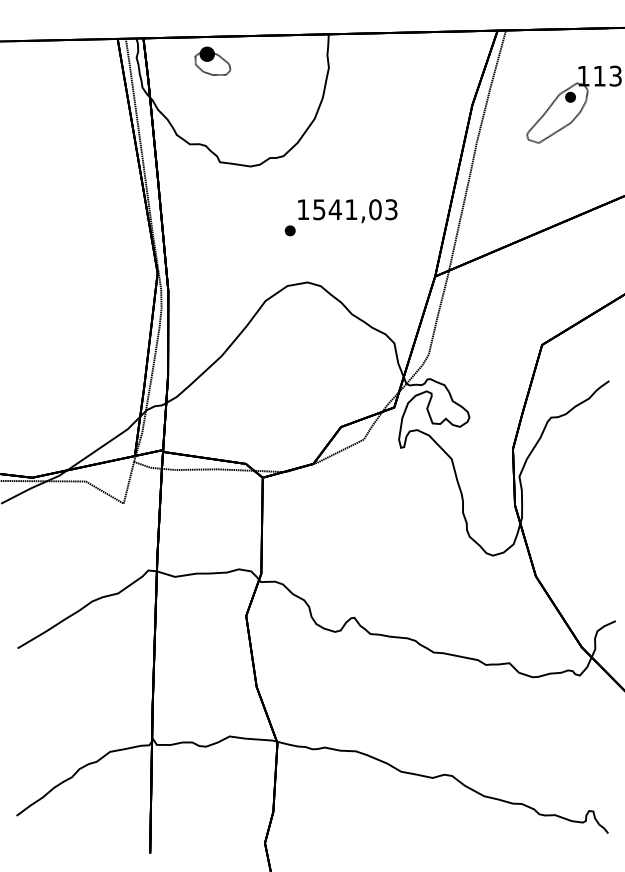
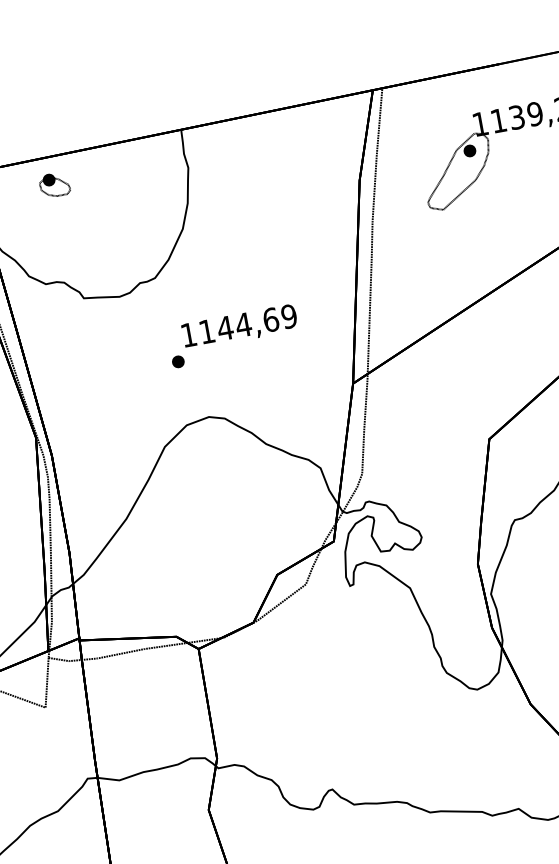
part: (212, 61) -> (54, 185), size x0.71
text: (355, 209) -> (248, 323), 1541,03 -> 1144,69

